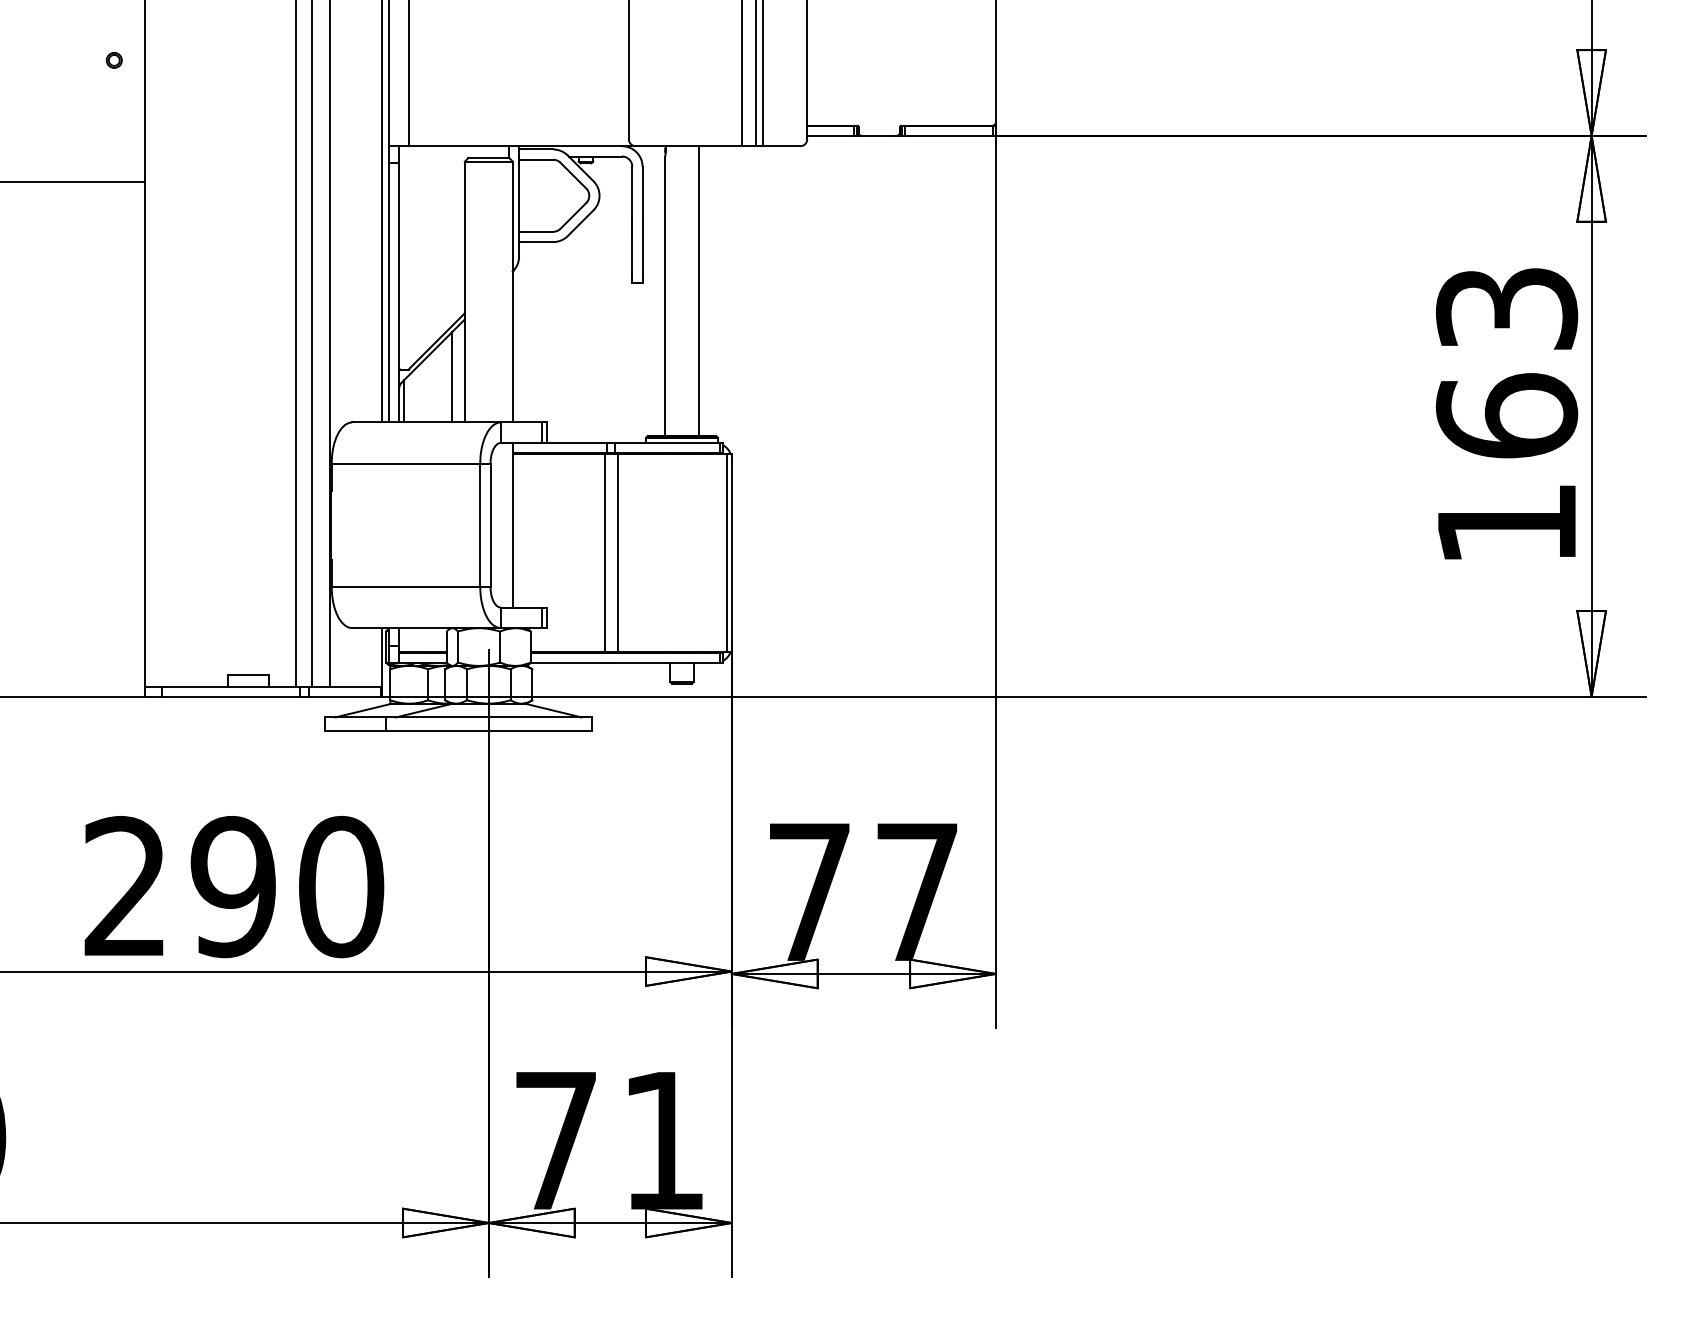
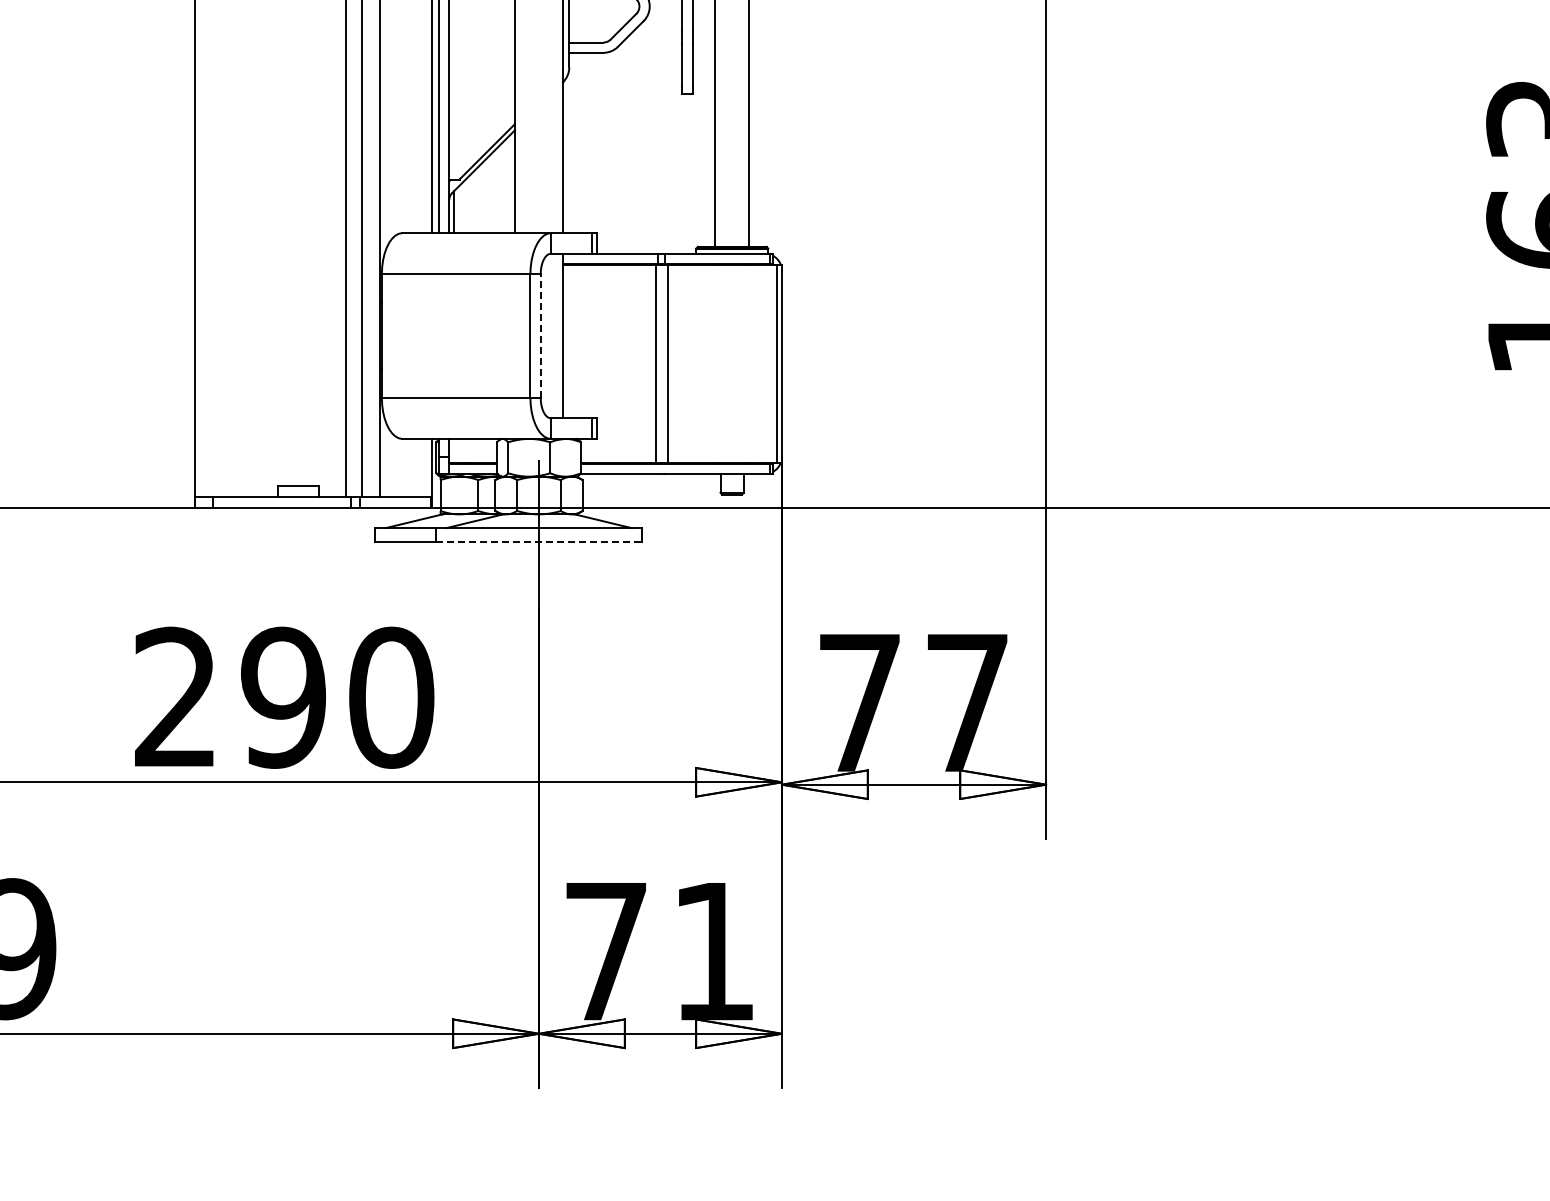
line: (452, 377) -> (502, 188), removed
line: (490, 525) -> (540, 336), solid -> dashed
line: (488, 731) -> (538, 542), solid -> dashed

